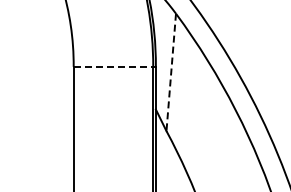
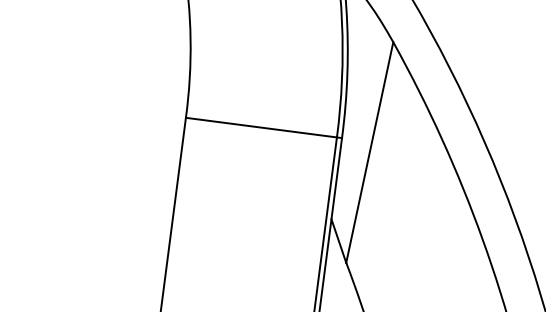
line: (113, 66) -> (261, 127), dashed -> solid
line: (171, 72) -> (370, 152), dashed -> solid

